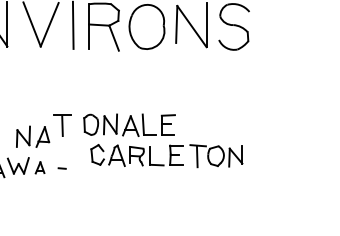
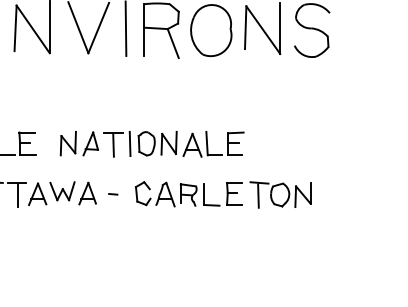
line: (76, 124) -> (129, 143), added
part: (32, 136) -> (78, 143), moved
part: (167, 155) -> (223, 194), moved
part: (39, 167) -> (87, 193), size x1.67

